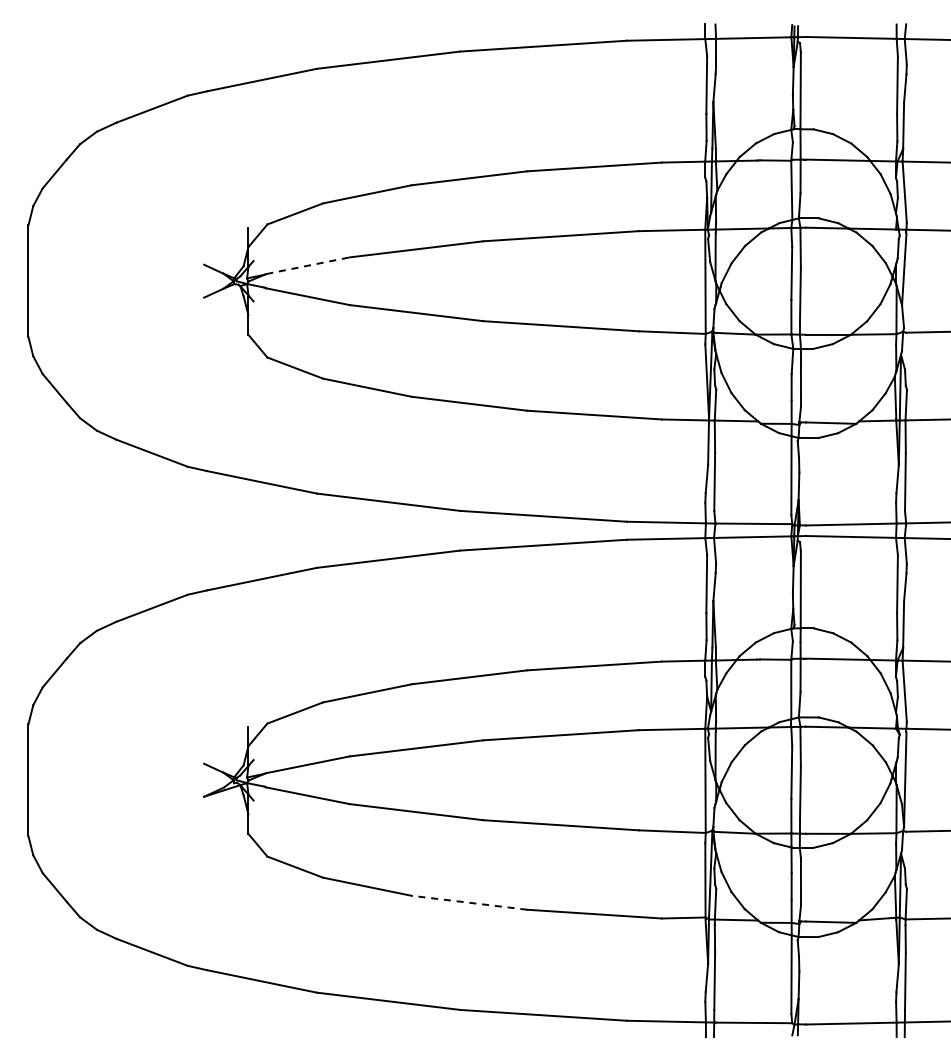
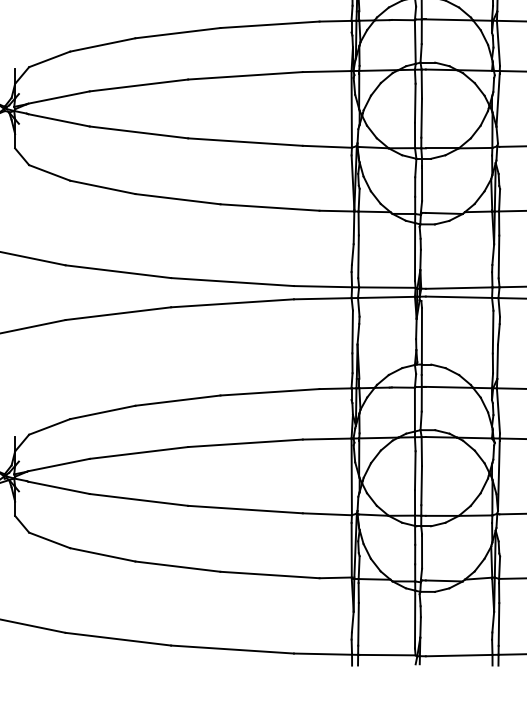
line: (308, 265) -> (59, 97), dashed -> solid
line: (469, 902) -> (177, 566), dashed -> solid

